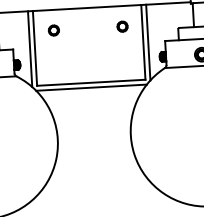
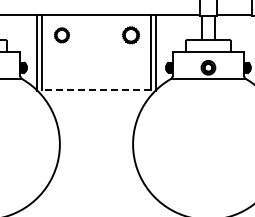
part: (122, 26) -> (130, 35), size x1.6
part: (54, 30) -> (62, 35), size x1.4
line: (91, 82) -> (96, 89), solid -> dashed
line: (91, 87) -> (96, 94), removed

